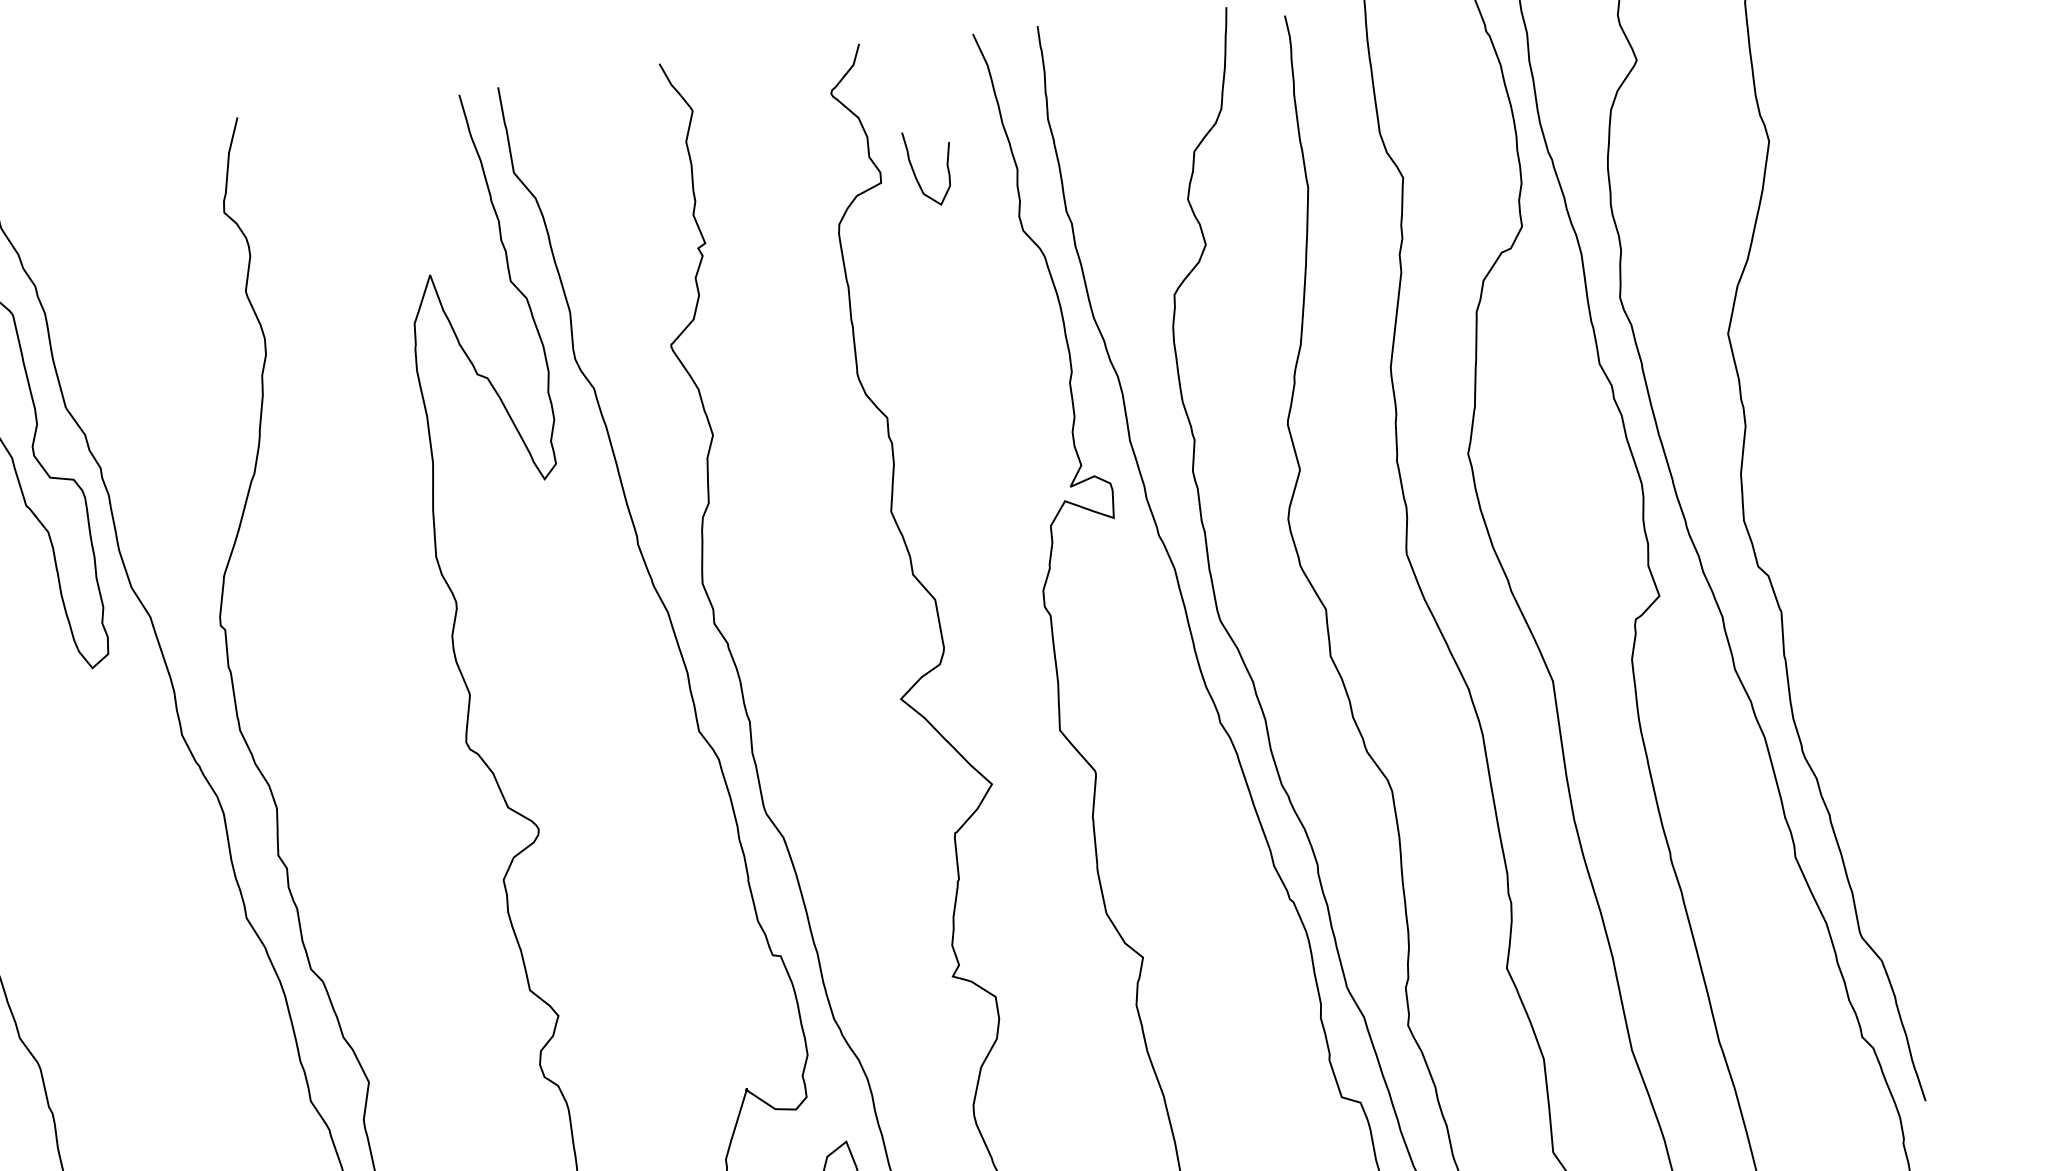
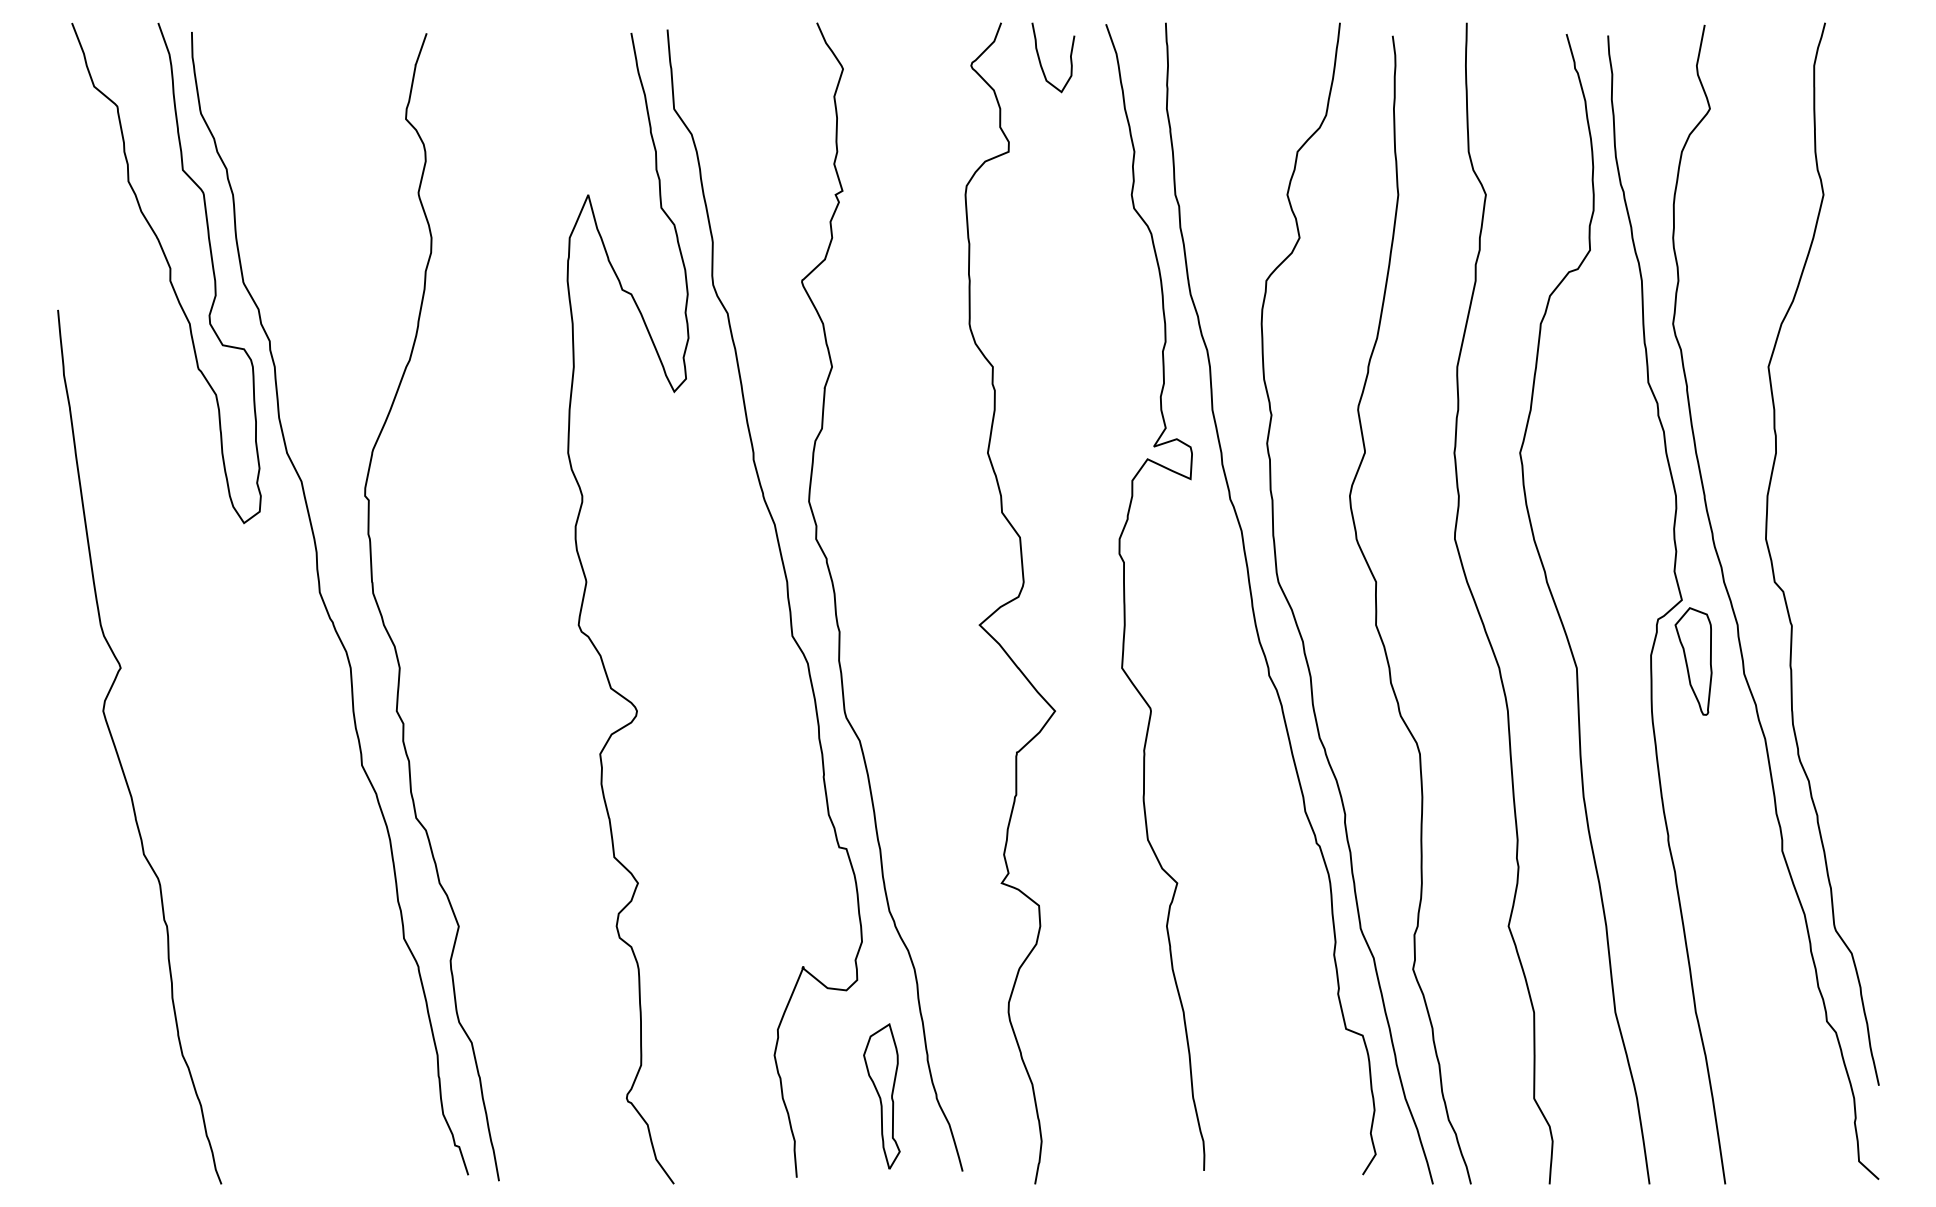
curve: (914, 171) -> (1040, 59), moved
part: (1678, 661) -> (1693, 661), added

